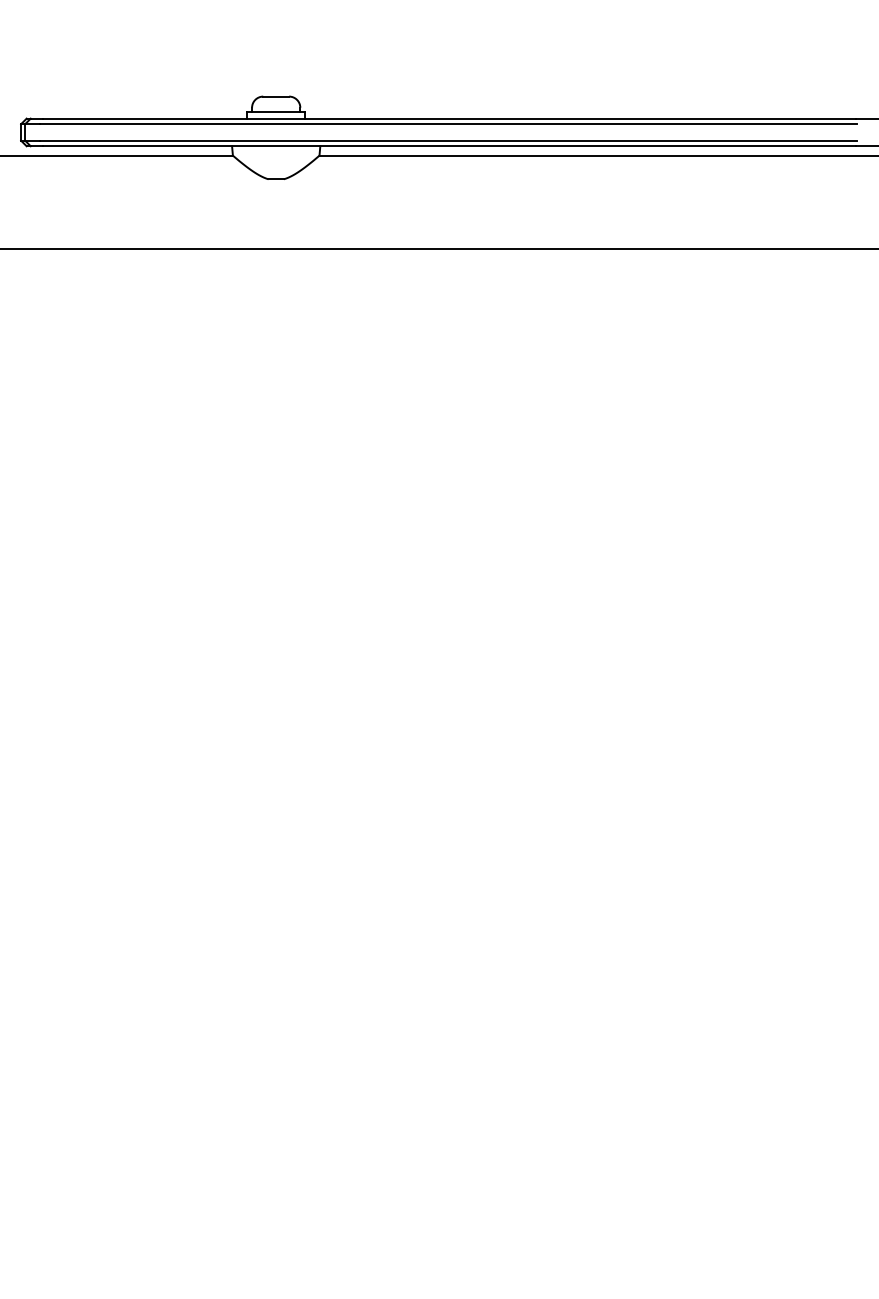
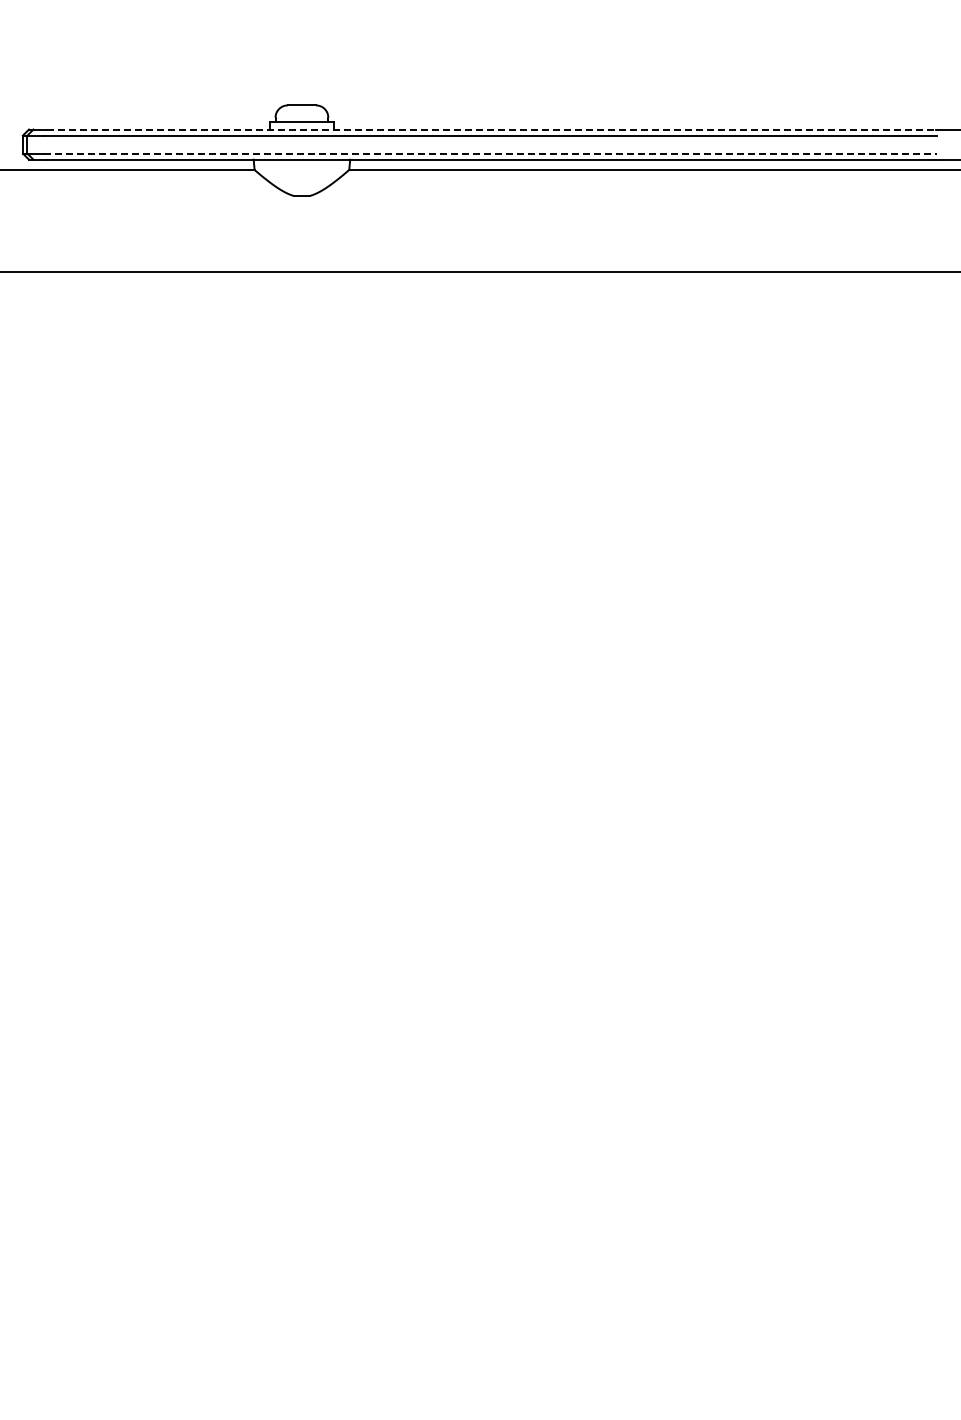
line: (449, 118) -> (491, 129), solid -> dashed
line: (448, 140) -> (490, 153), solid -> dashed

